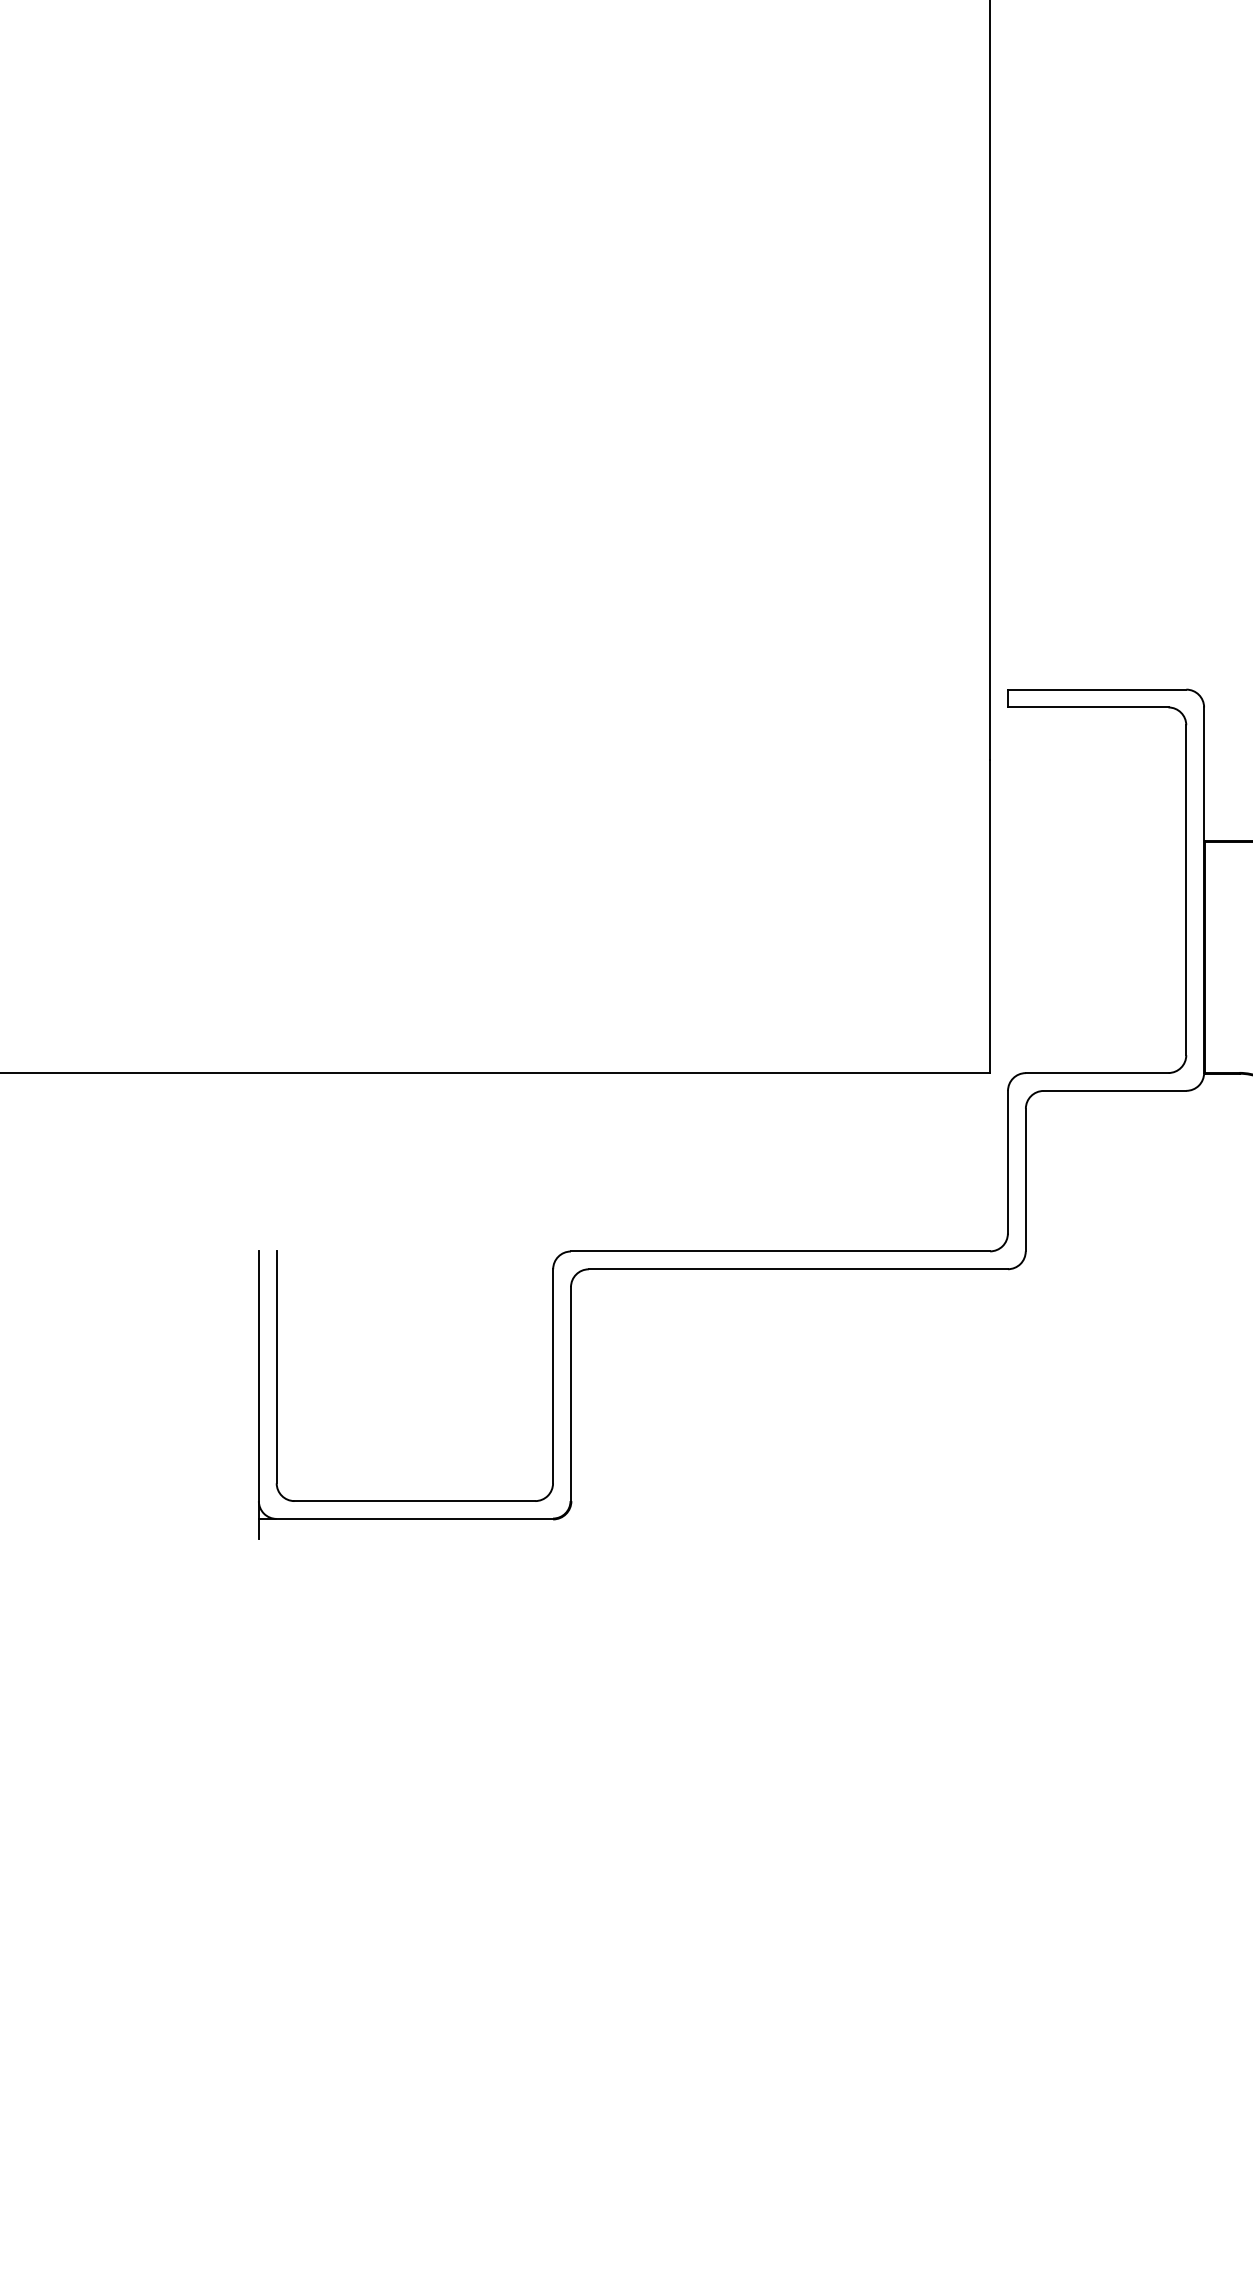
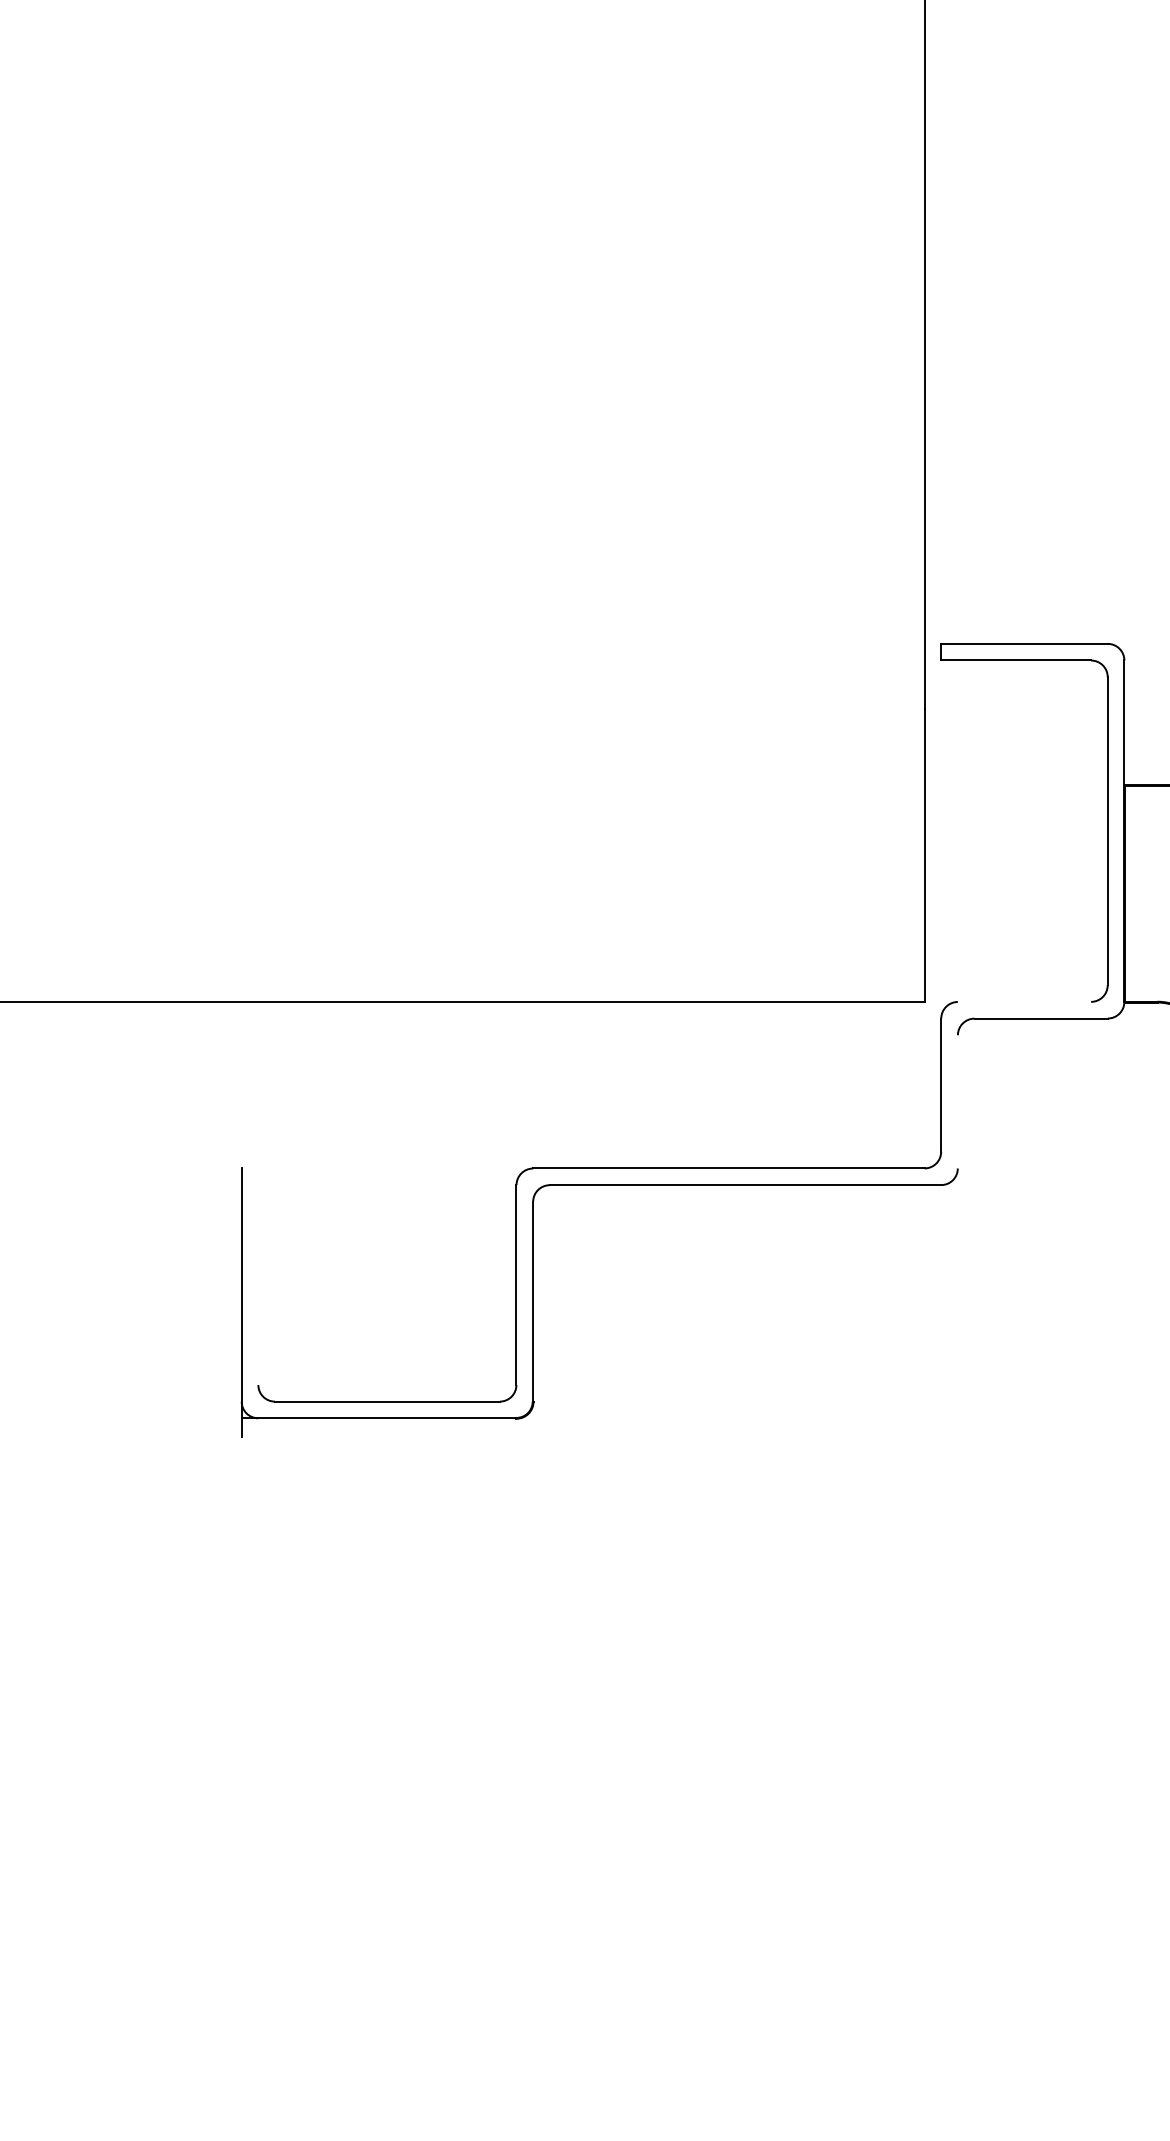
line: (1096, 1073) -> (1023, 1002), removed
line: (1025, 1179) -> (957, 1101), removed
line: (276, 1367) -> (258, 1276), removed

